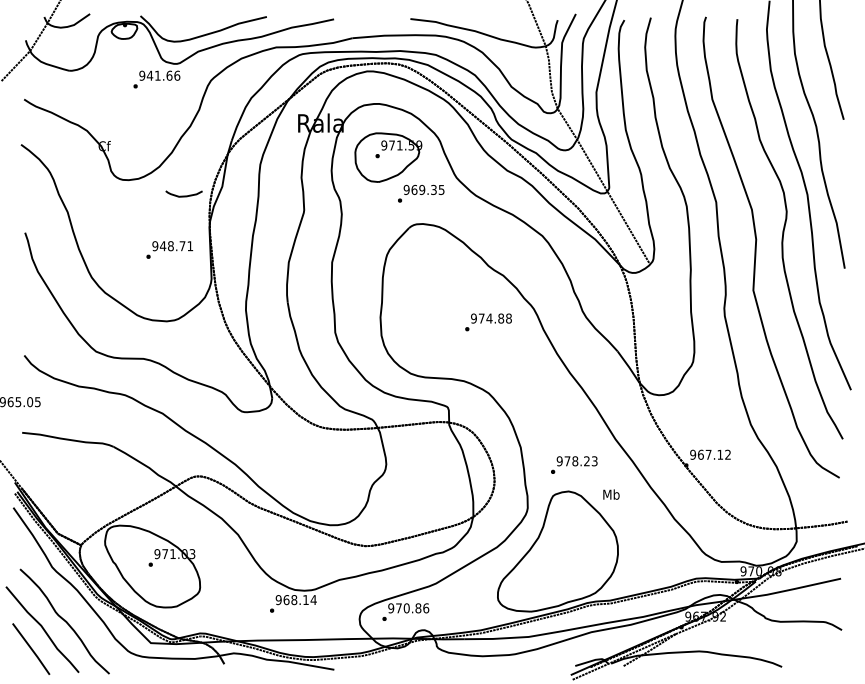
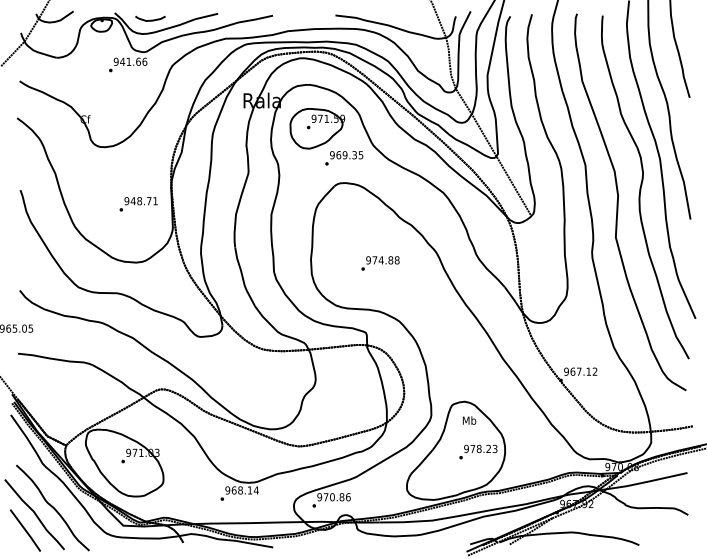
curve: (183, 195) -> (149, 19), moved
text: (488, 322) -> (380, 263), moved
text: (574, 464) -> (478, 451), moved
text: (611, 494) -> (469, 420), moved

